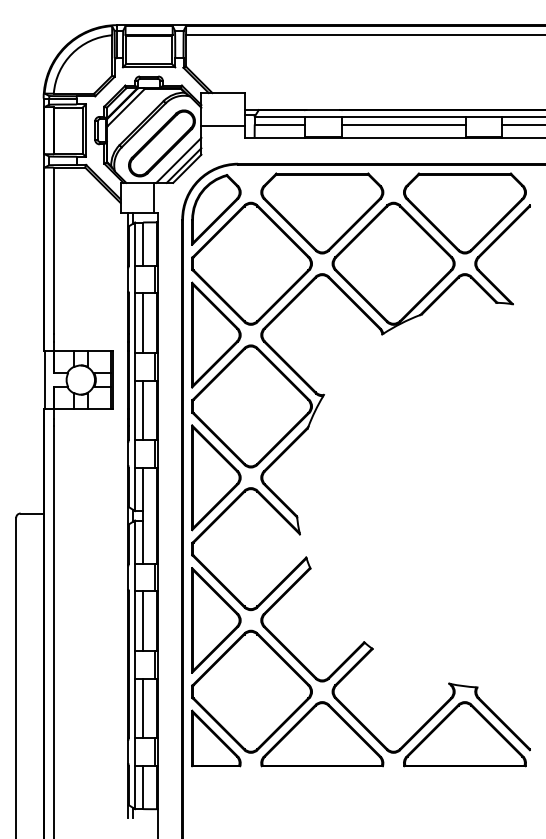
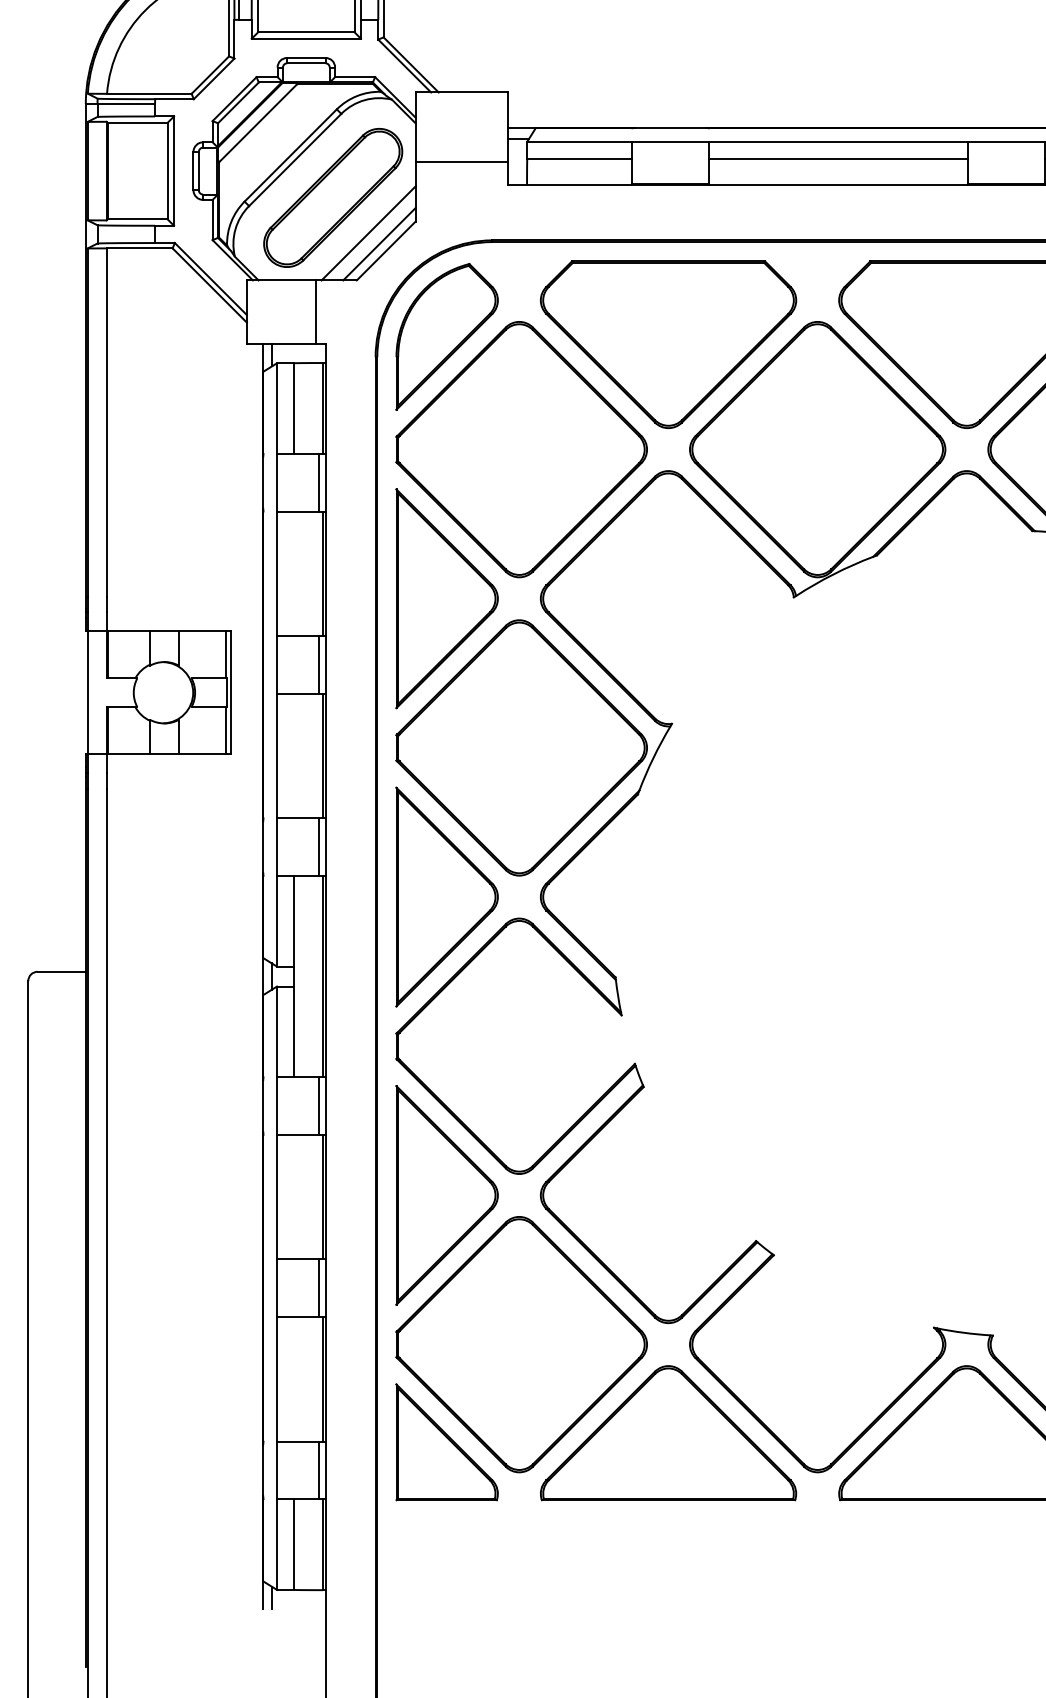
line: (143, 323) -> (294, 574), removed
line: (143, 410) -> (294, 756), removed
line: (143, 621) -> (294, 1197), removed
line: (143, 708) -> (294, 1379), removed

